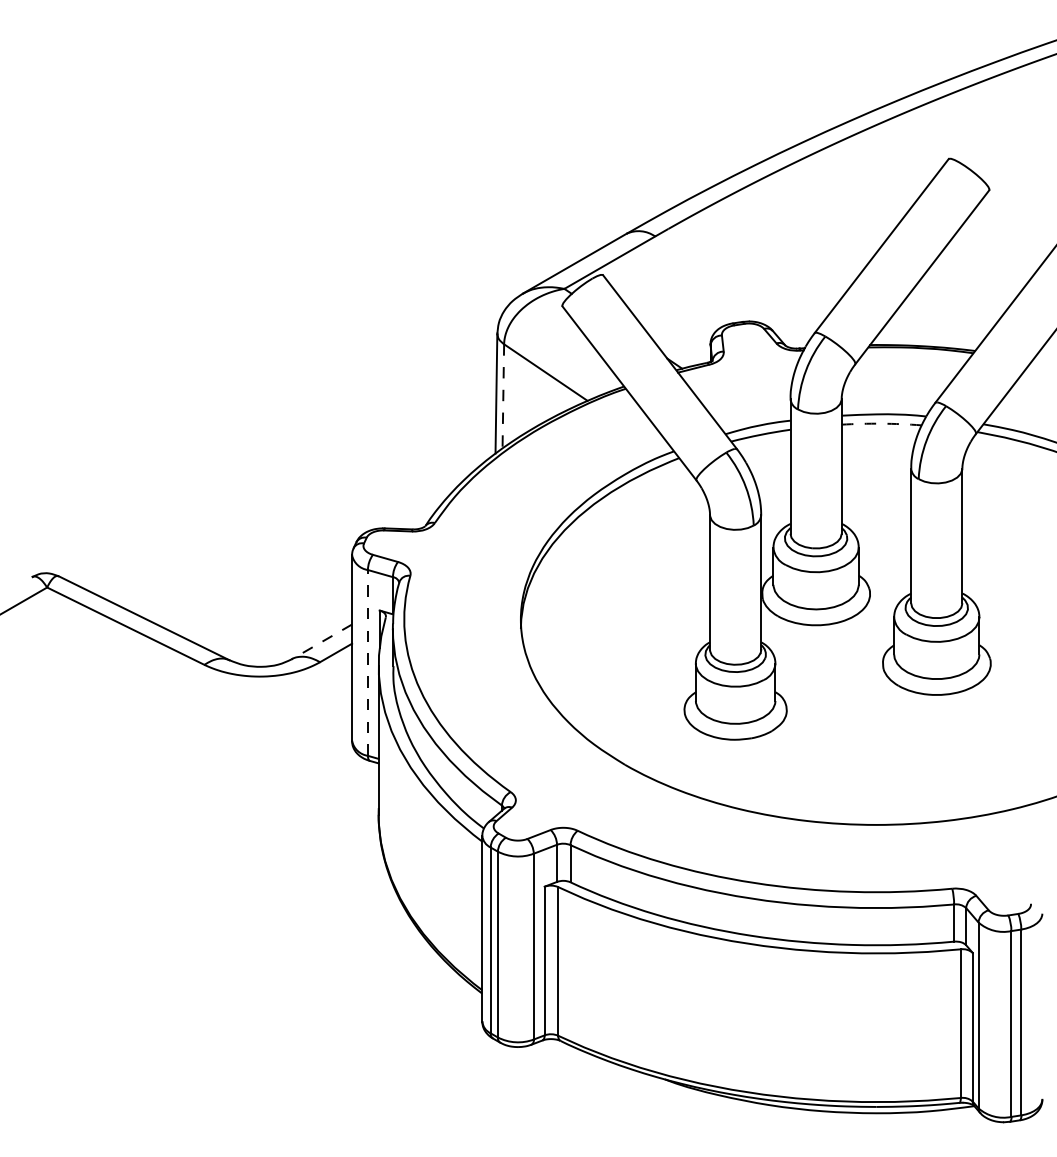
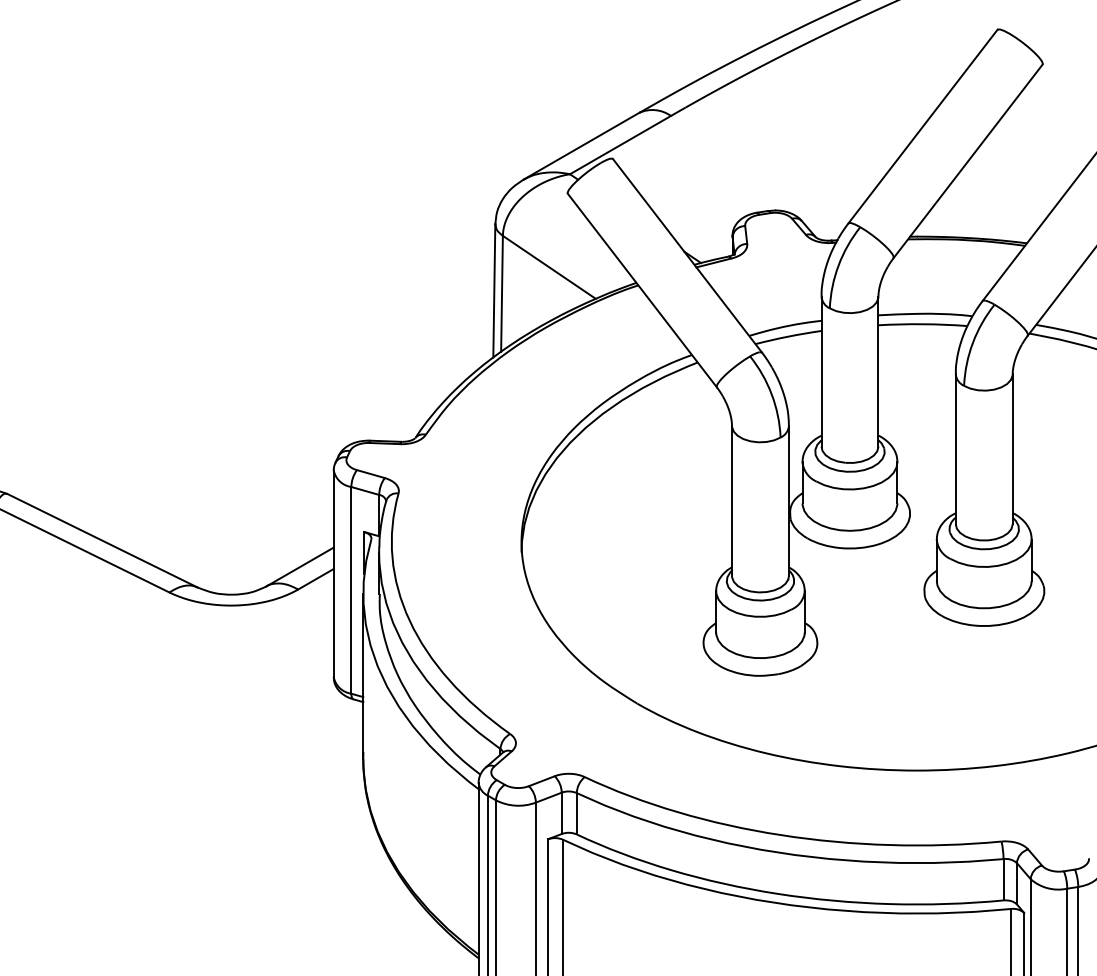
line: (503, 396) -> (502, 293), dashed -> solid
arc: (881, 423) -> (922, 323), dashed -> solid
line: (321, 641) -> (299, 566), dashed -> solid
line: (367, 662) -> (350, 589), dashed -> solid

